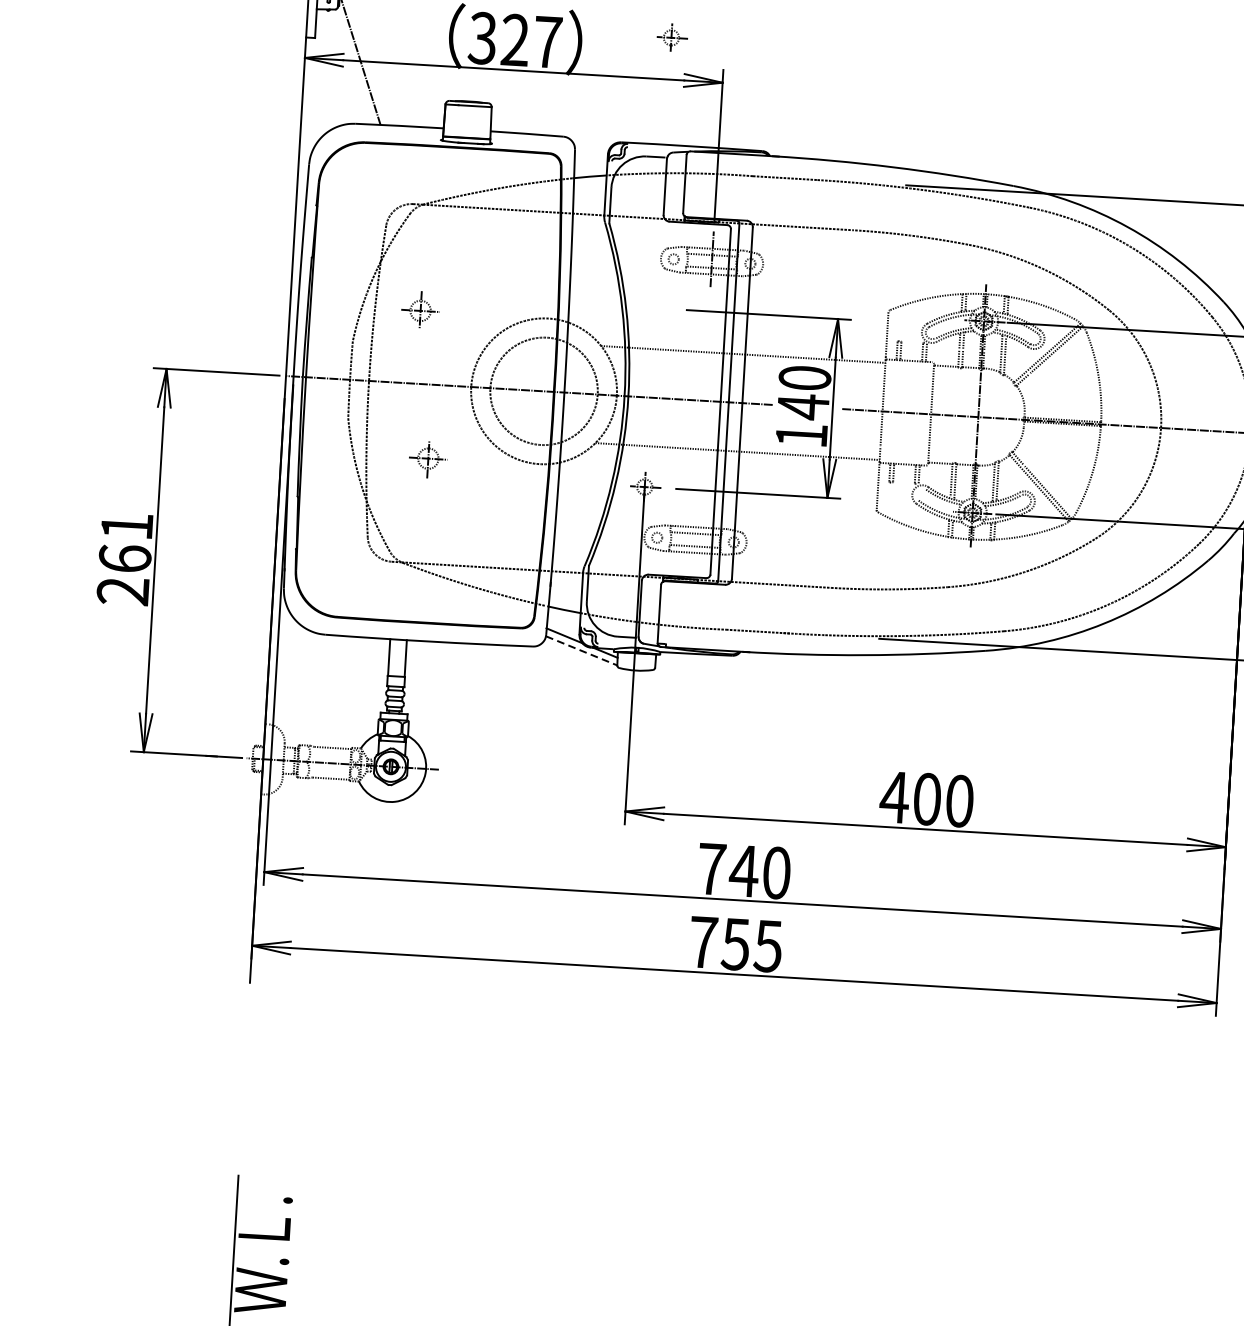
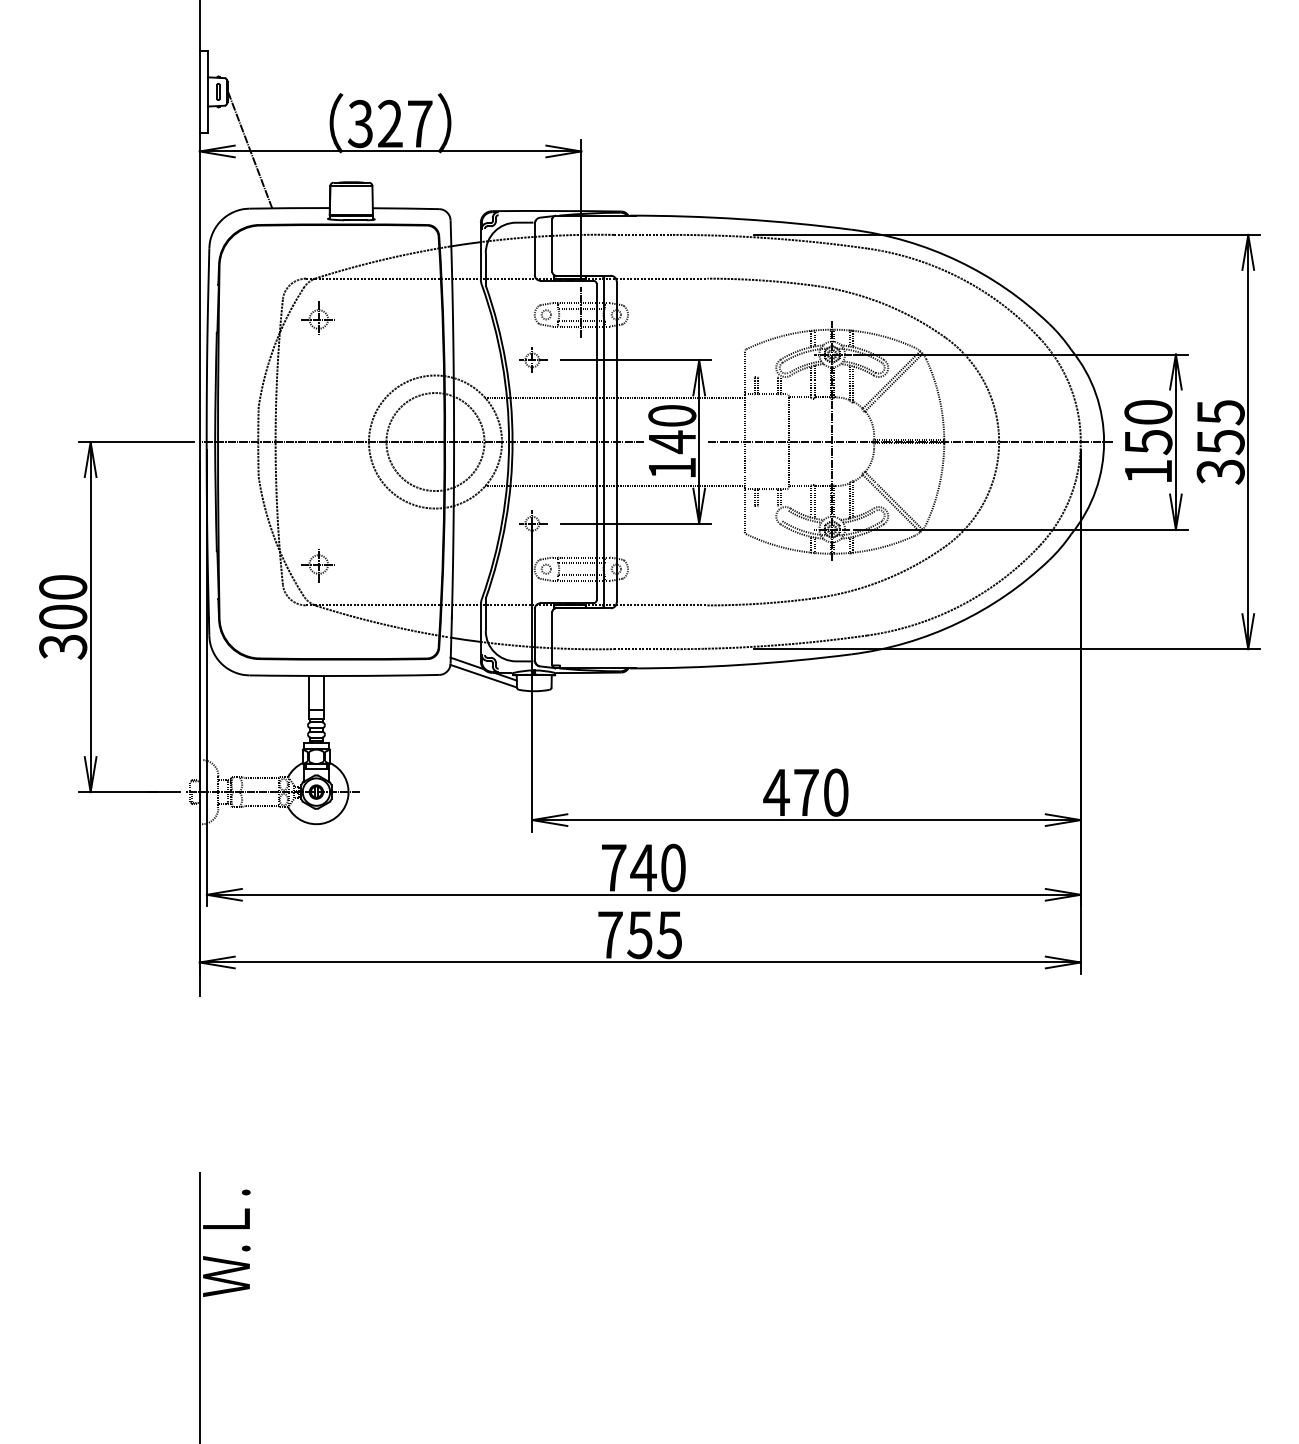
part: (672, 36) -> (533, 359), moved
part: (419, 308) -> (317, 317), moved
part: (426, 459) -> (317, 565), moved
text: (125, 559) -> (63, 617), 261 -> 300
line: (582, 651) -> (484, 676), dashed -> solid
text: (927, 799) -> (806, 792), 400 -> 470

